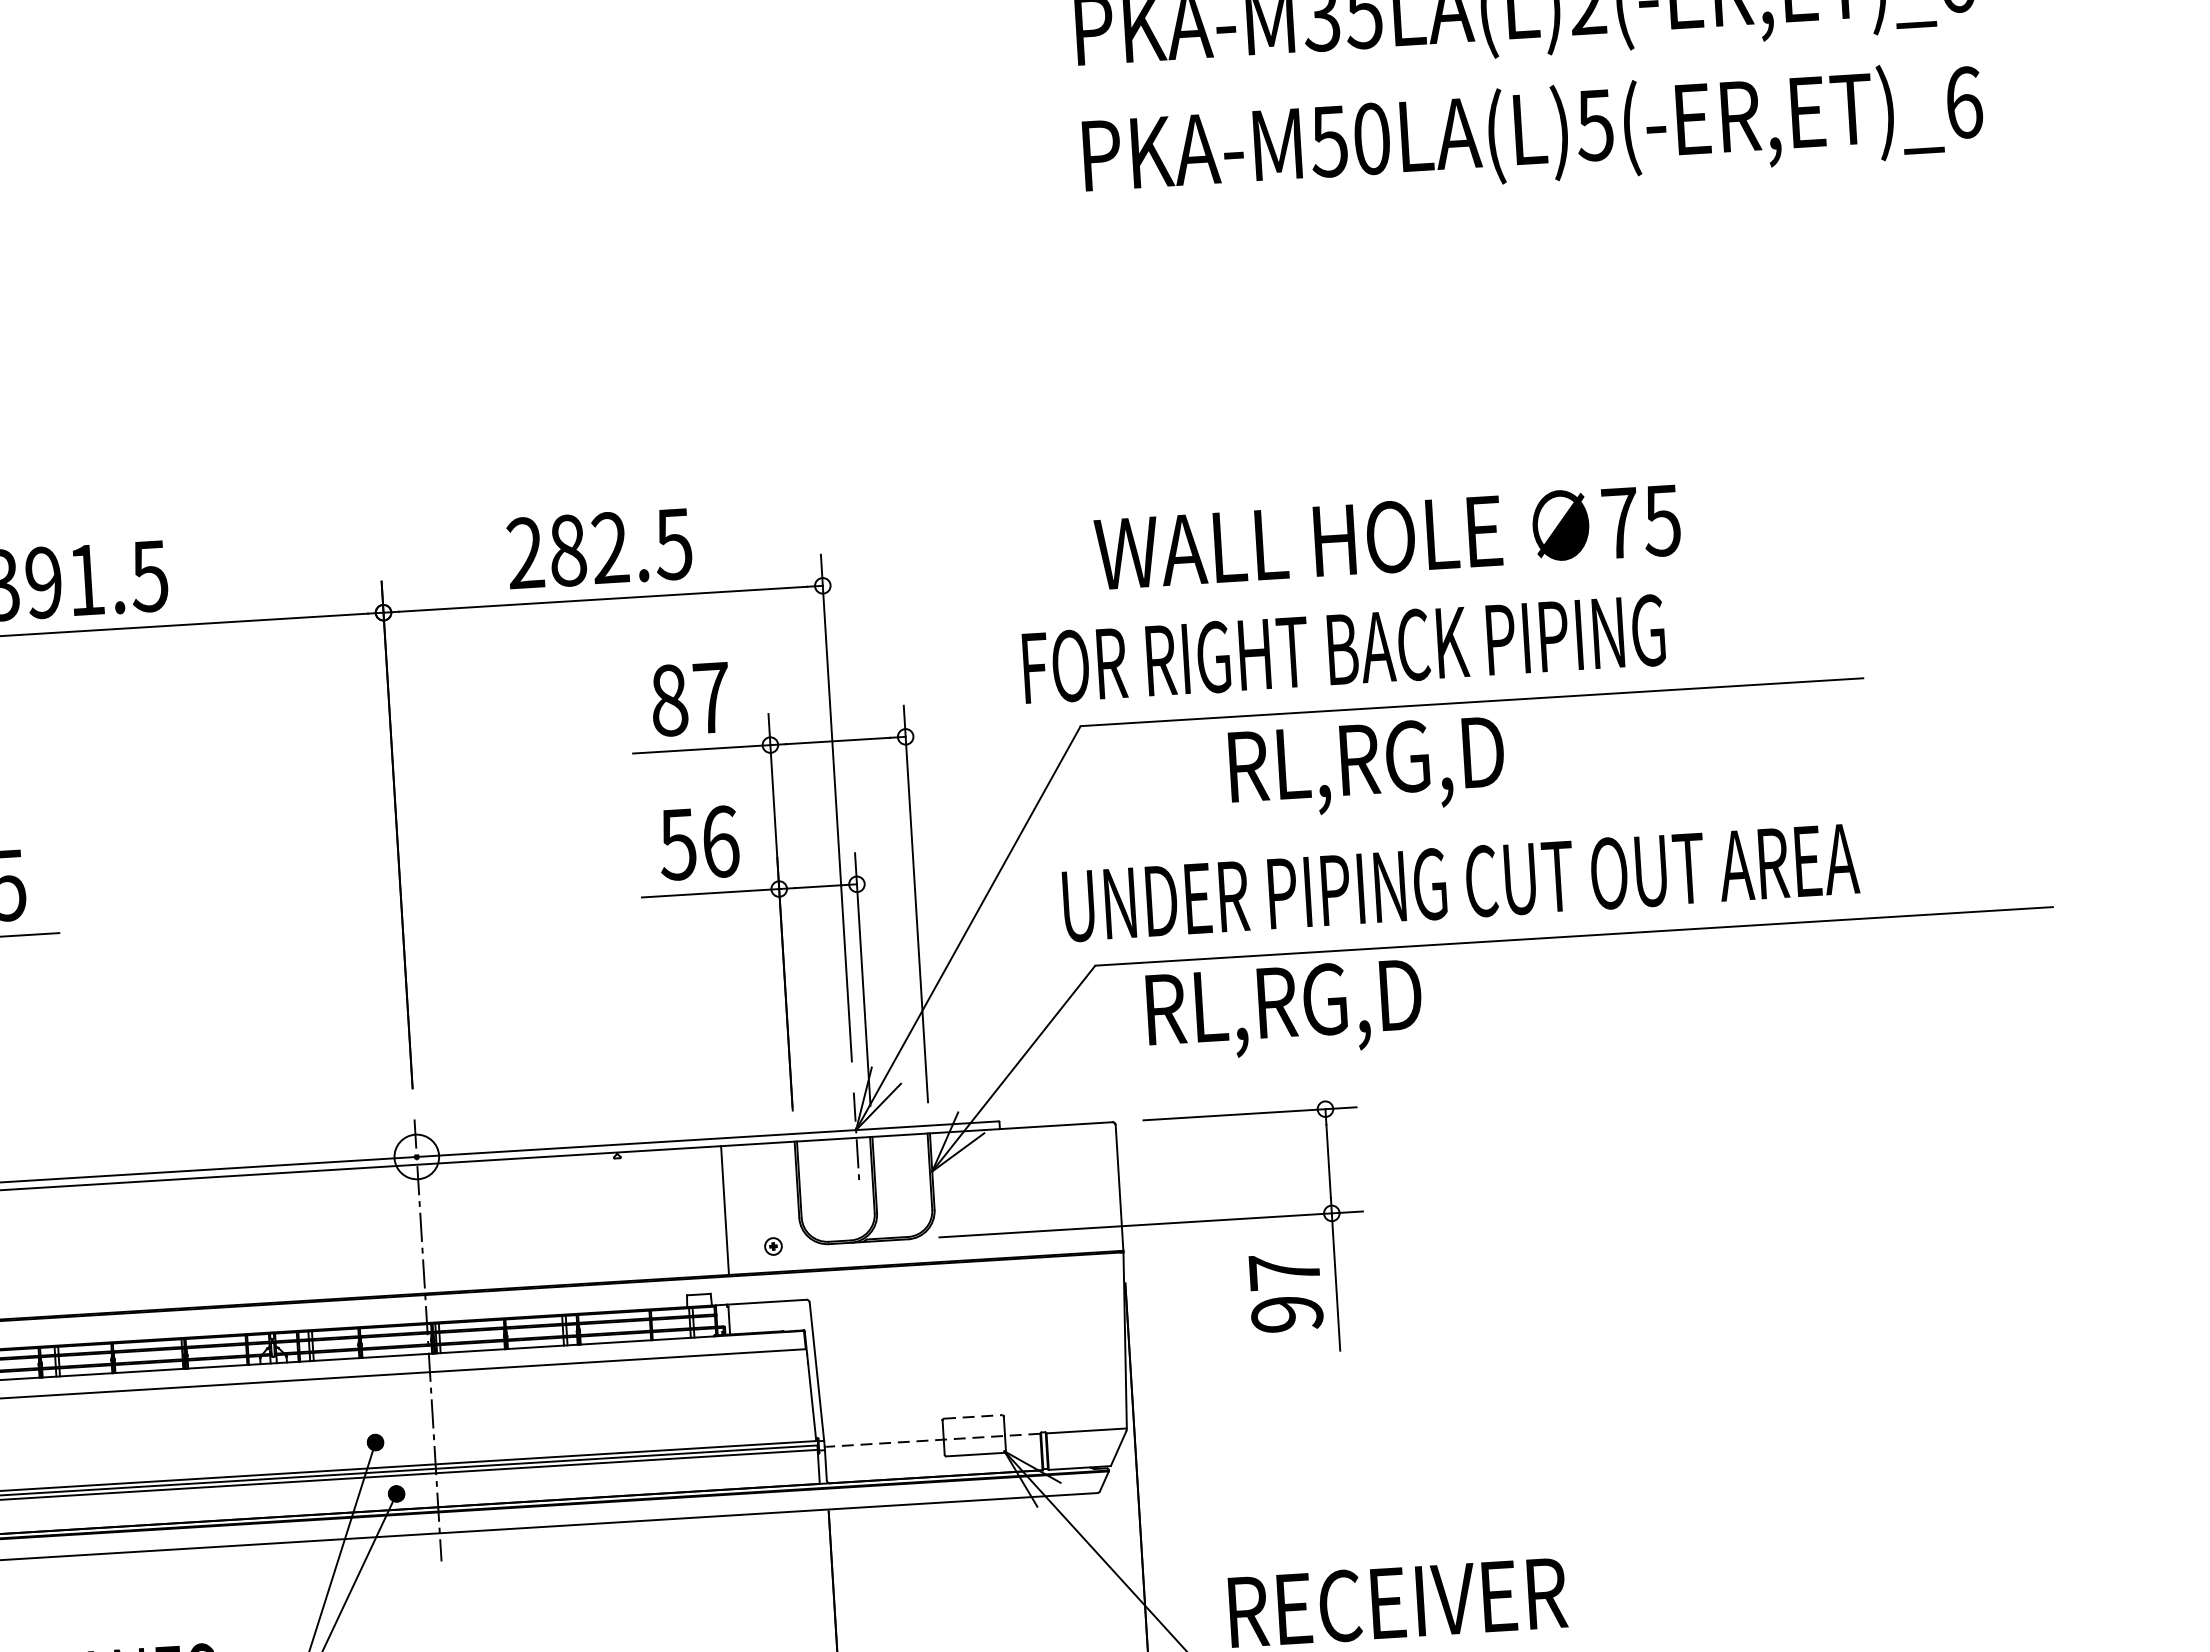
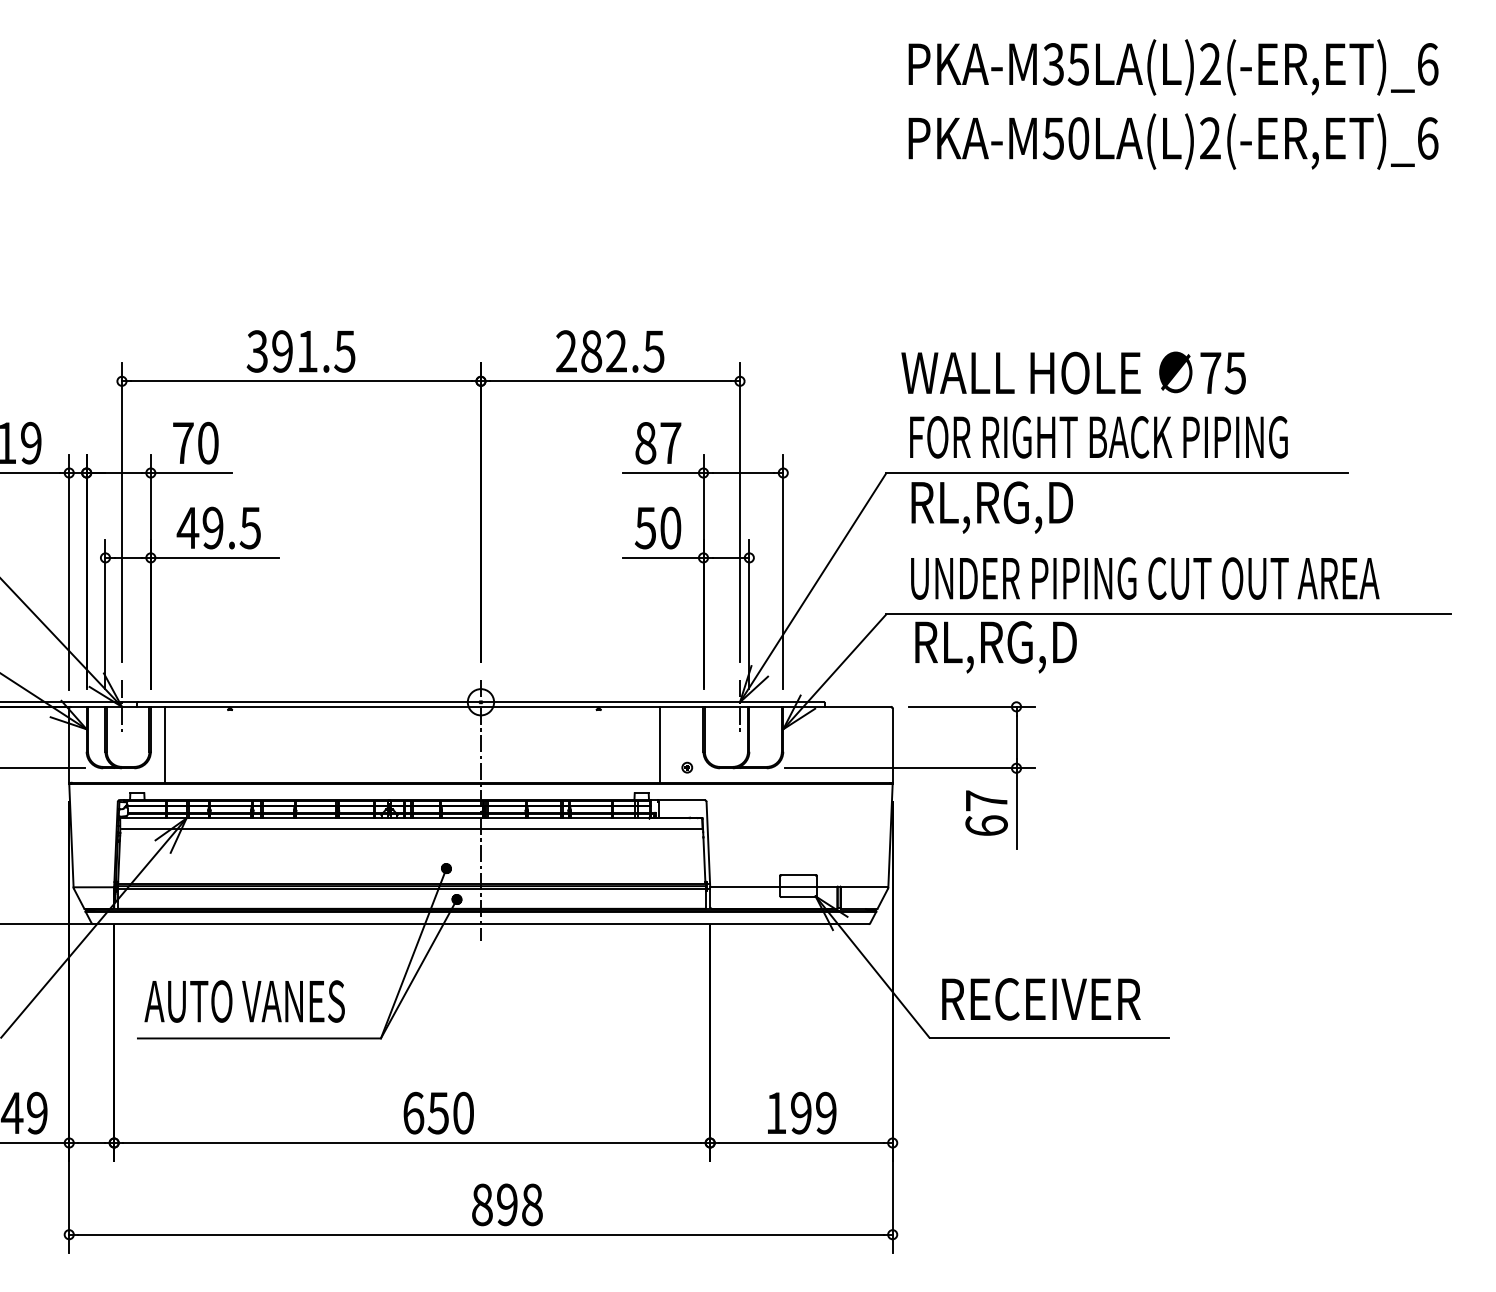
text: (1593, 125) -> (1209, 138), PKA-M50LA(L)5(-ER,ET)_6 -> PKA-M50LA(L)2(-ER,ET)_6
text: (1343, 649) -> (1098, 437), moved
text: (1365, 767) -> (991, 507), moved
text: (720, 840) -> (670, 527), 56 -> 50
text: (1461, 882) -> (1145, 578), moved
text: (1286, 1313) -> (986, 825), 97 -> 67
line: (973, 1416) -> (798, 874), dashed -> solid
line: (932, 1440) -> (773, 887), dashed -> solid

